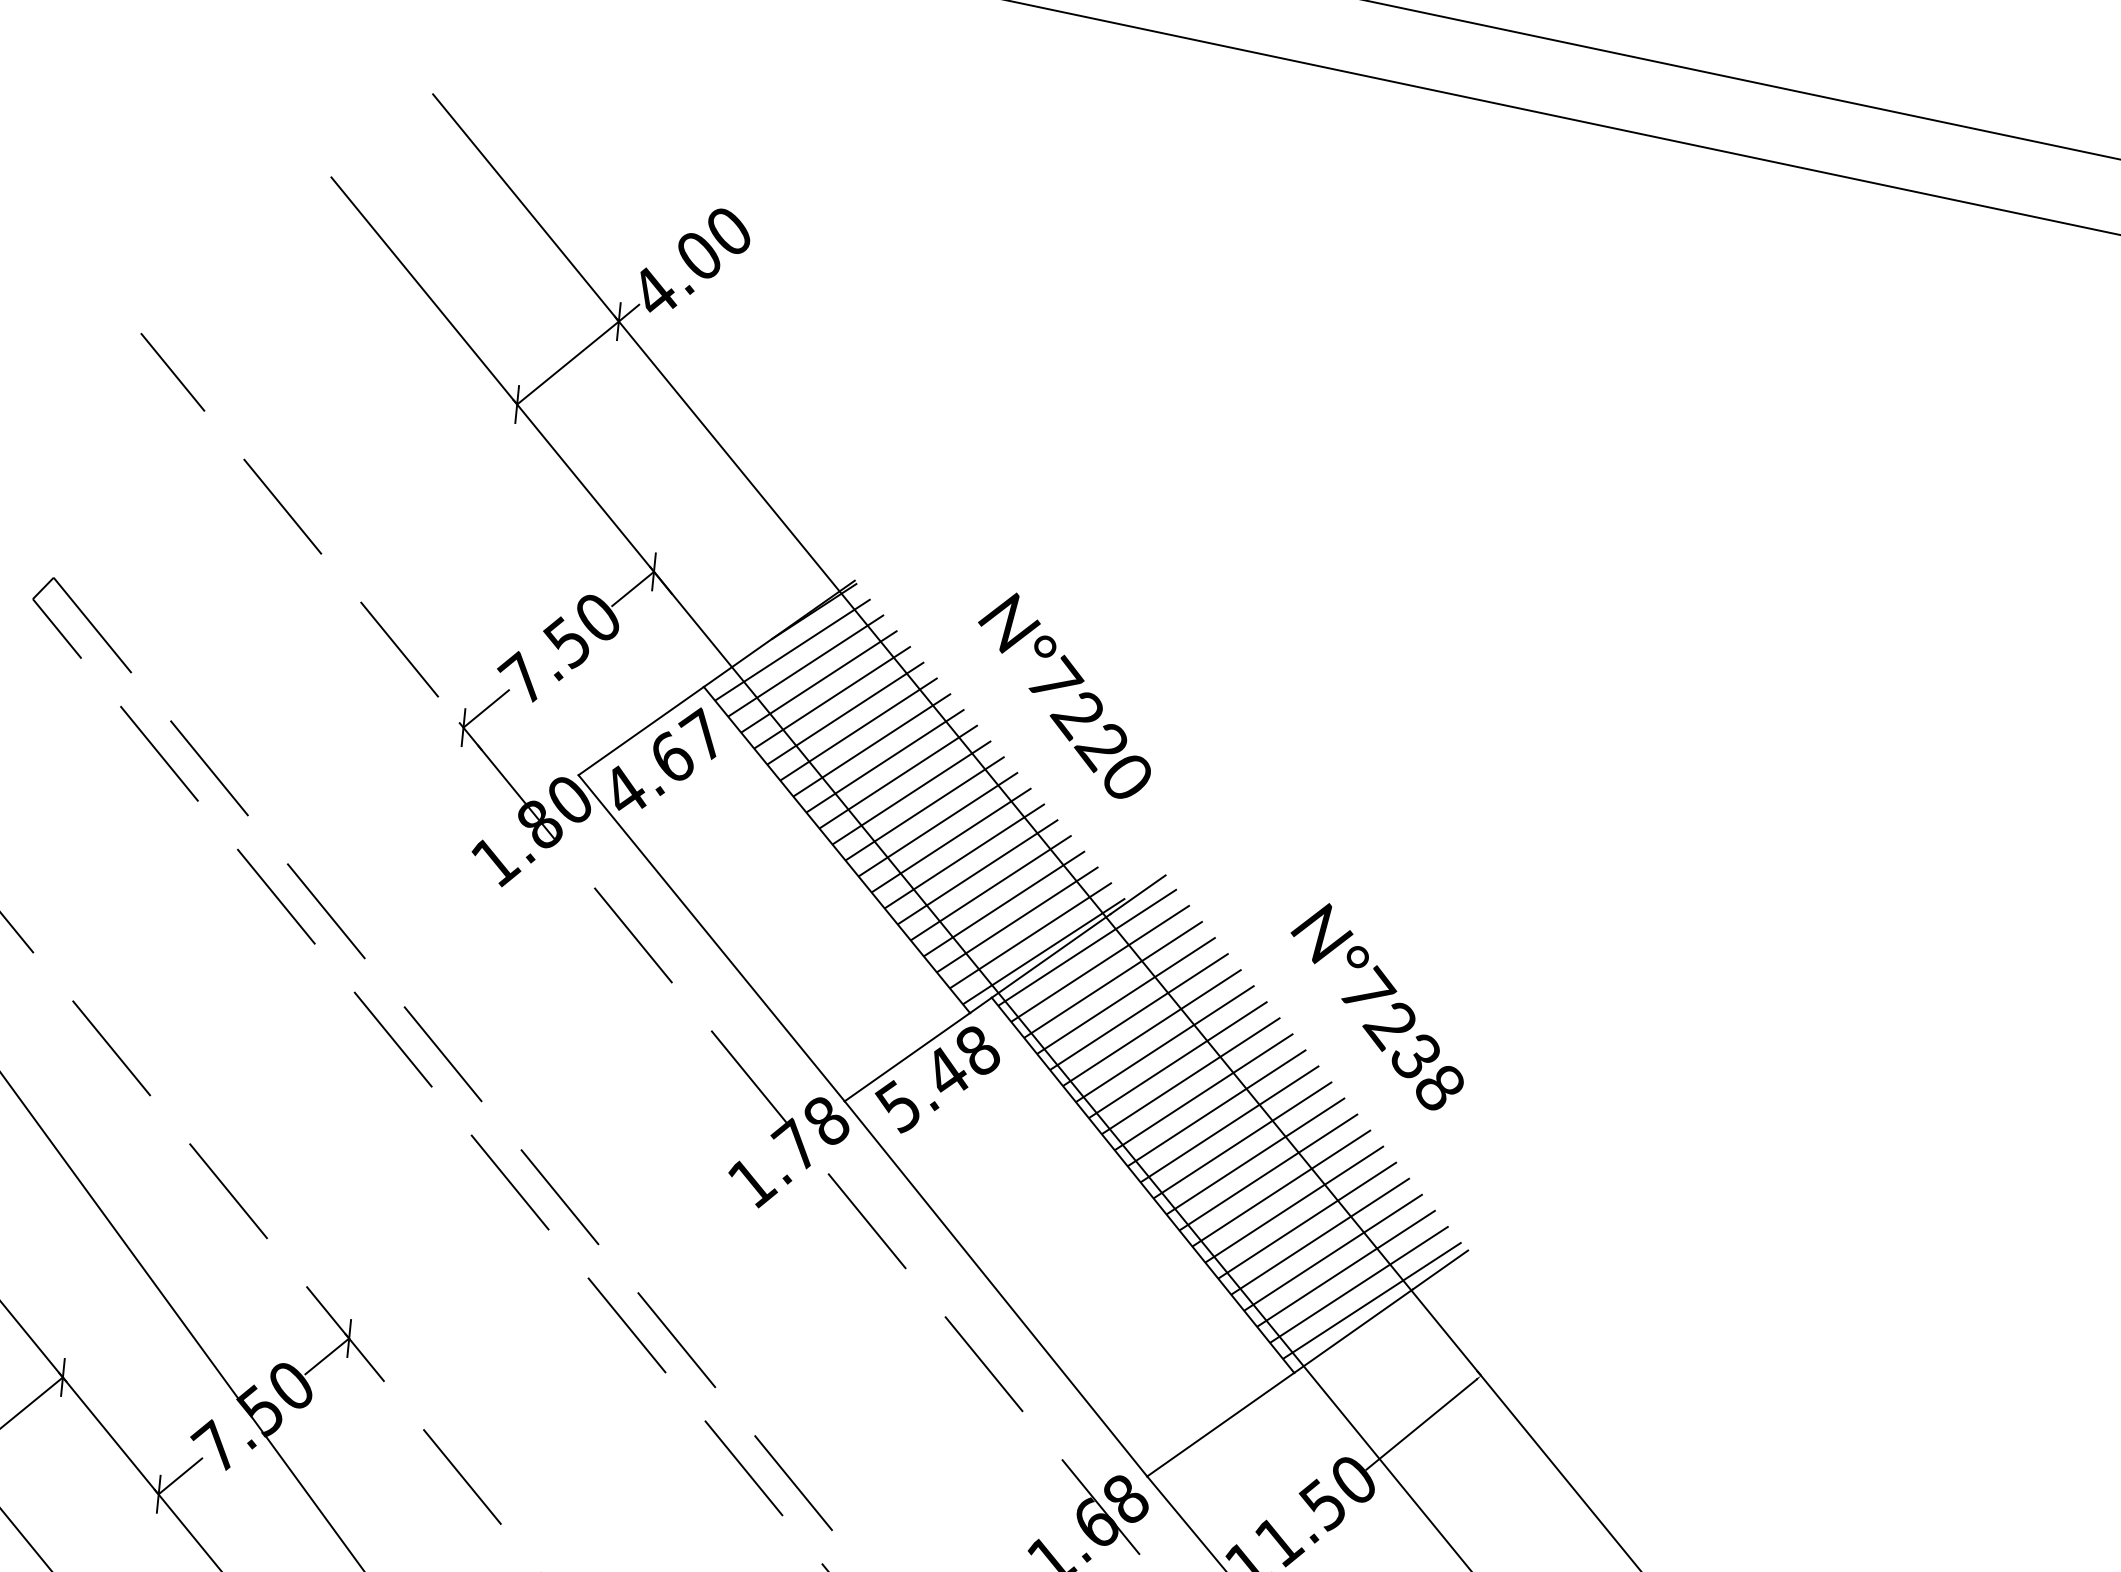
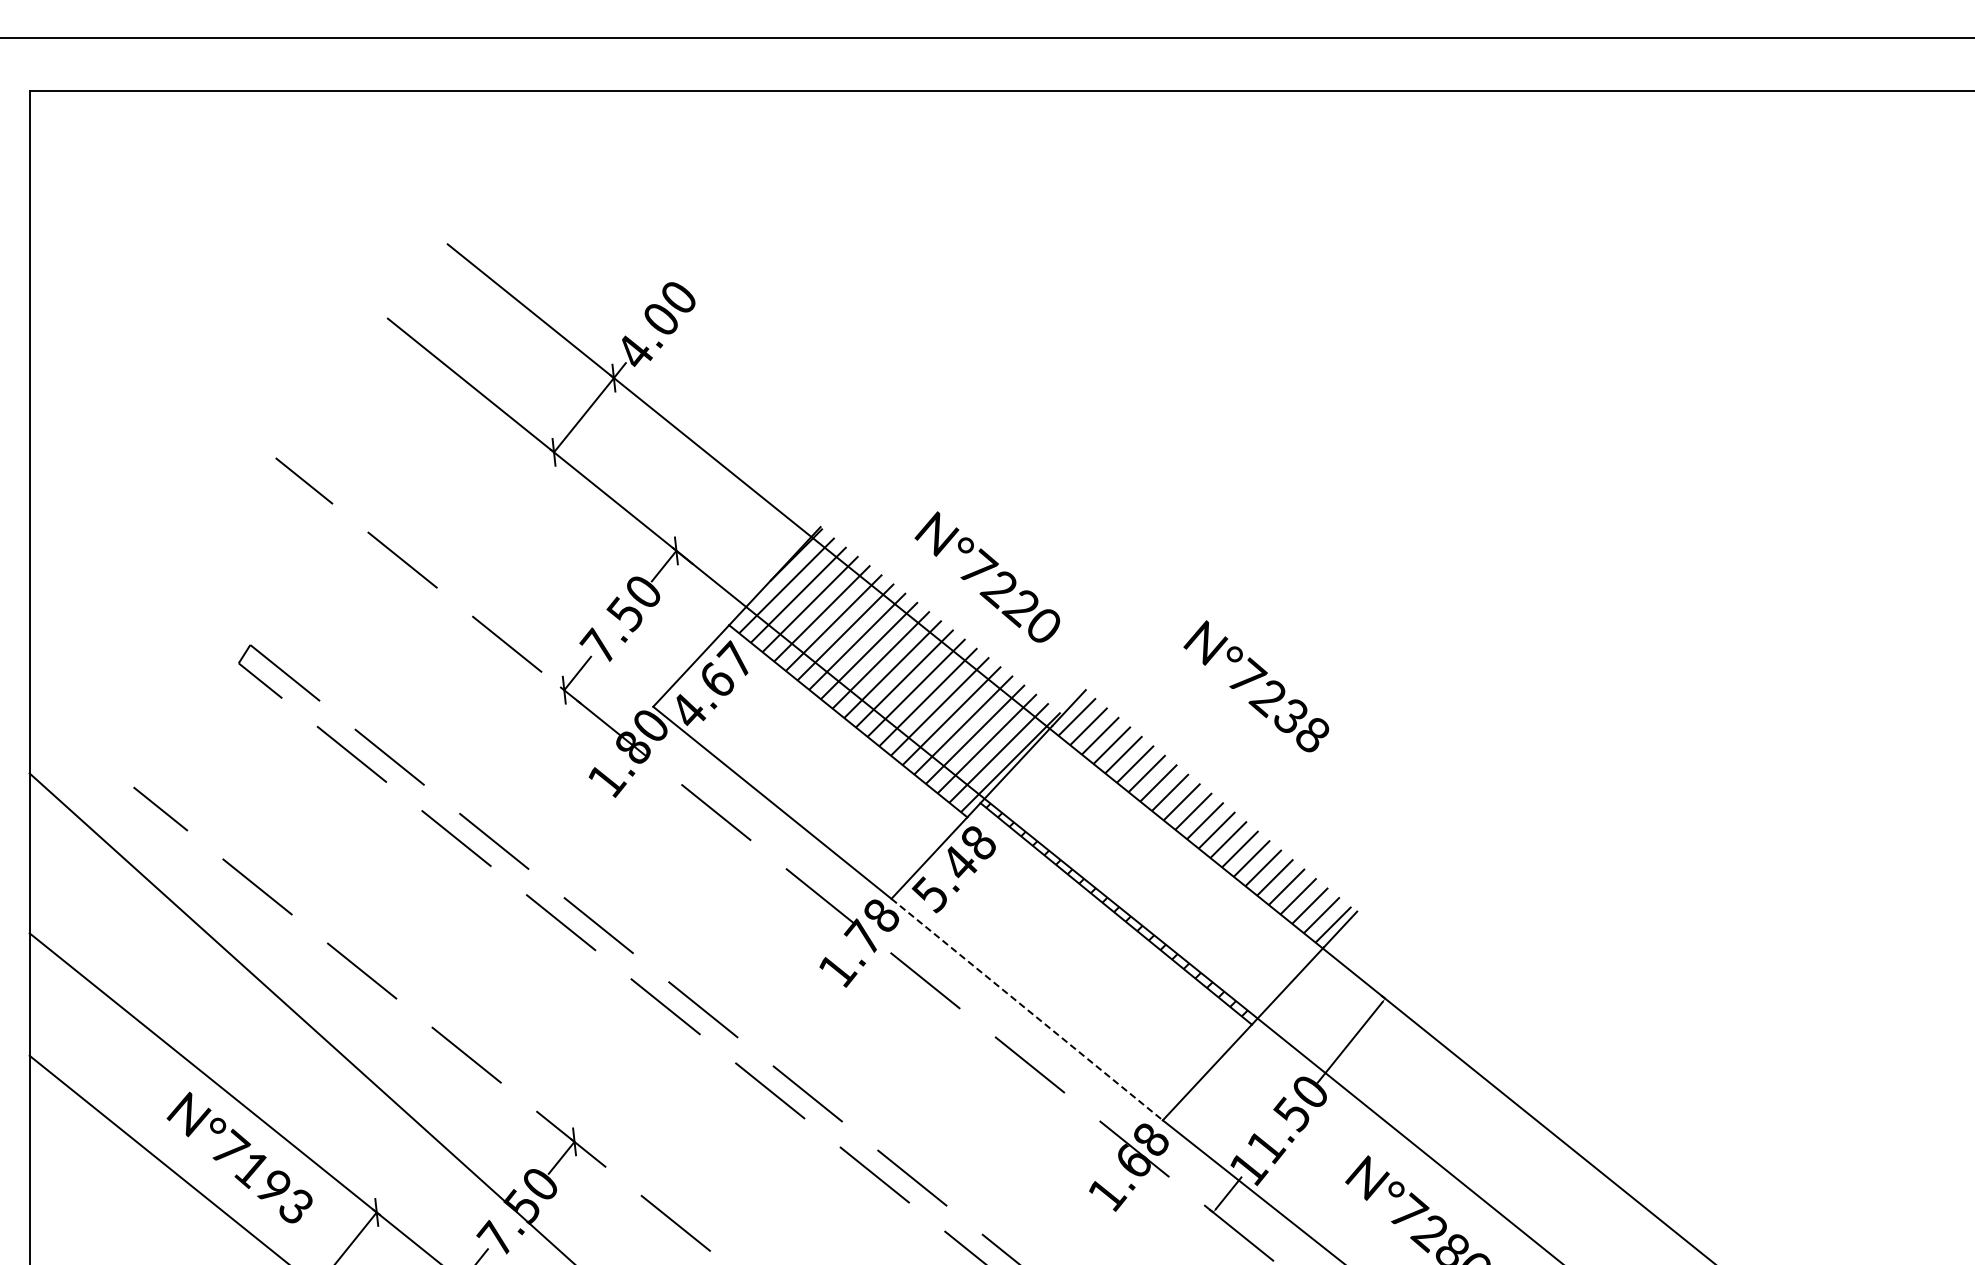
text: (1377, 1006) -> (1256, 686), moved
hatch: (1203, 1139) -> (1152, 872), removed
line: (996, 1288) -> (1027, 1009), solid -> dashed

